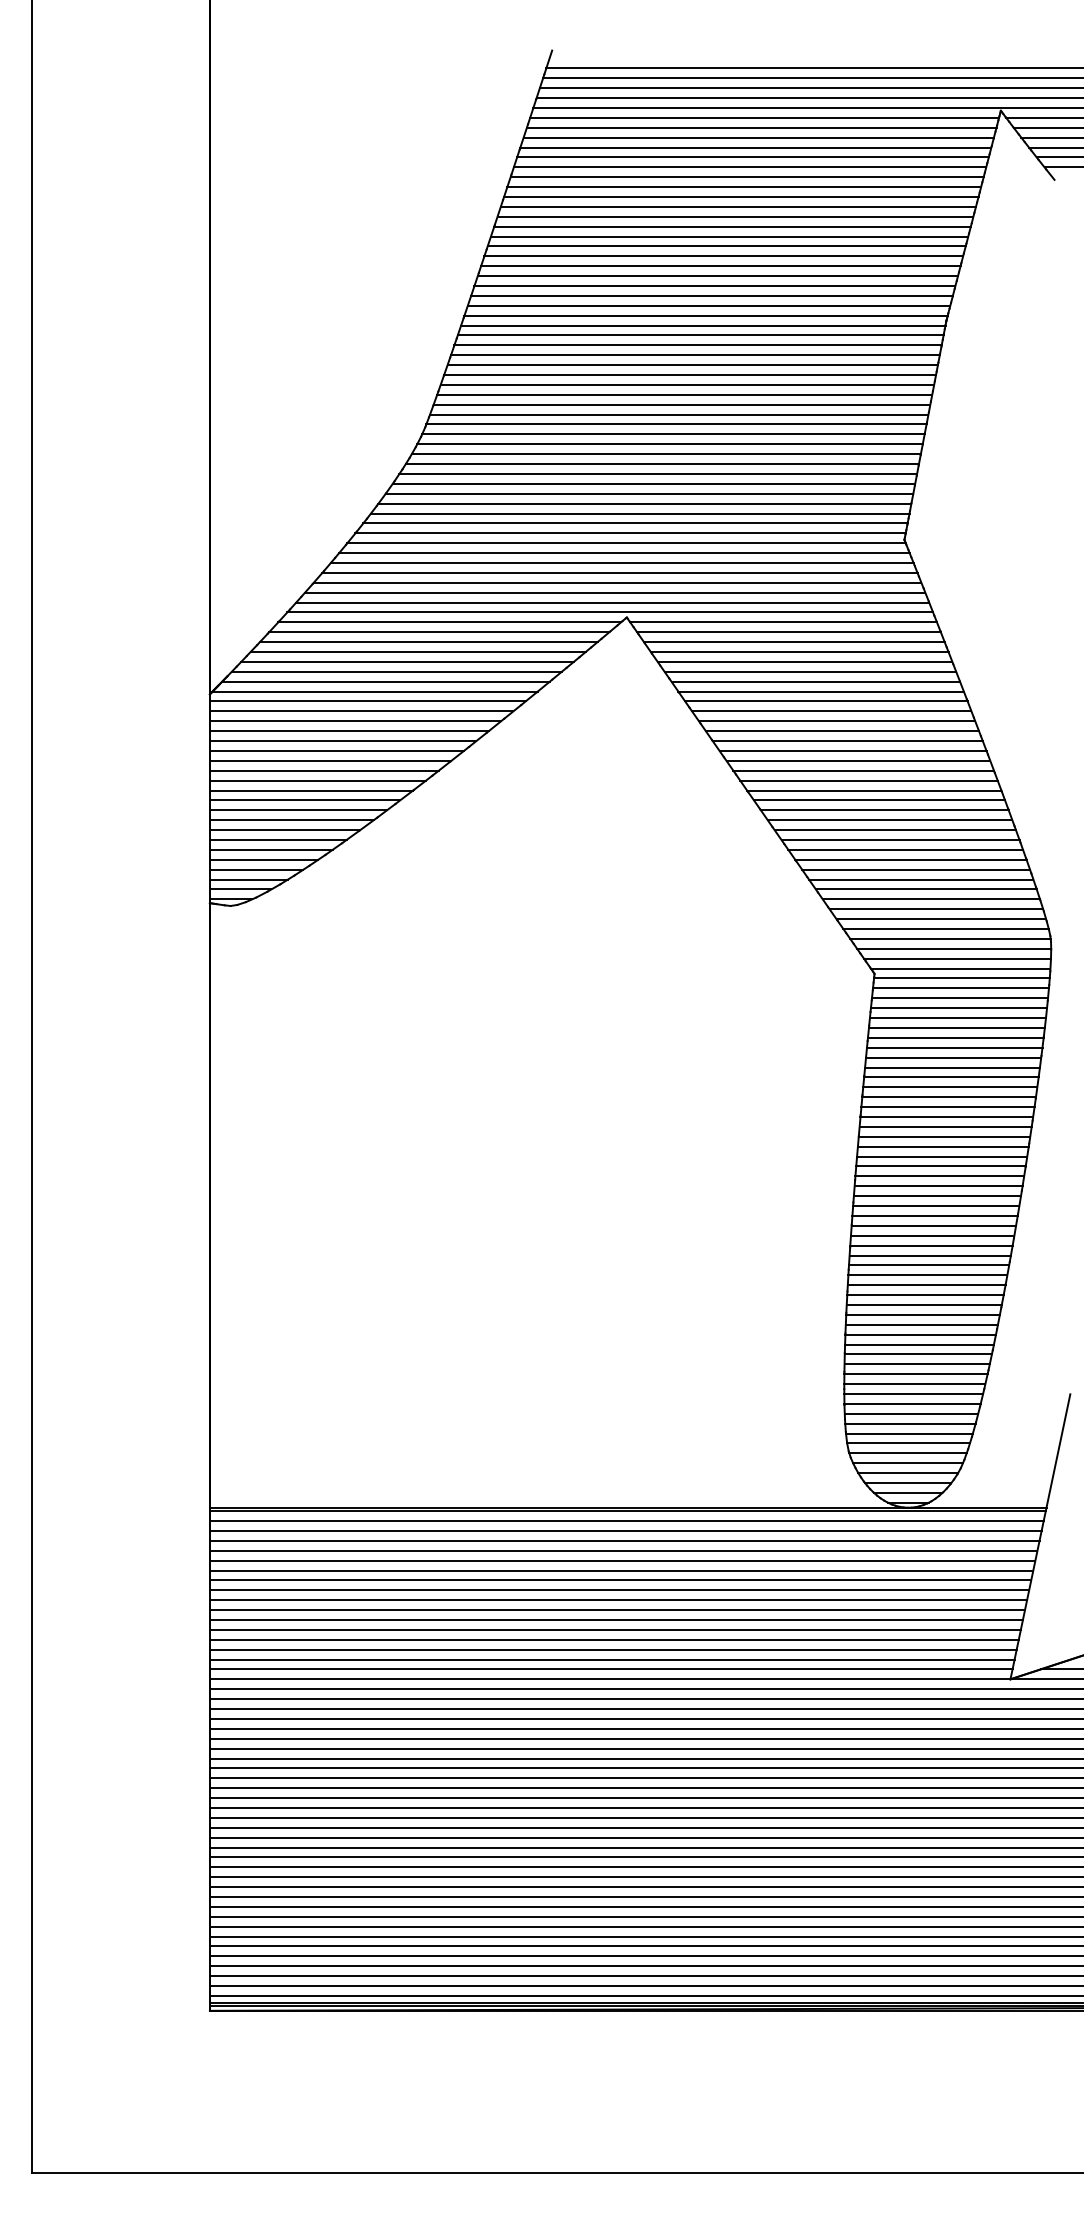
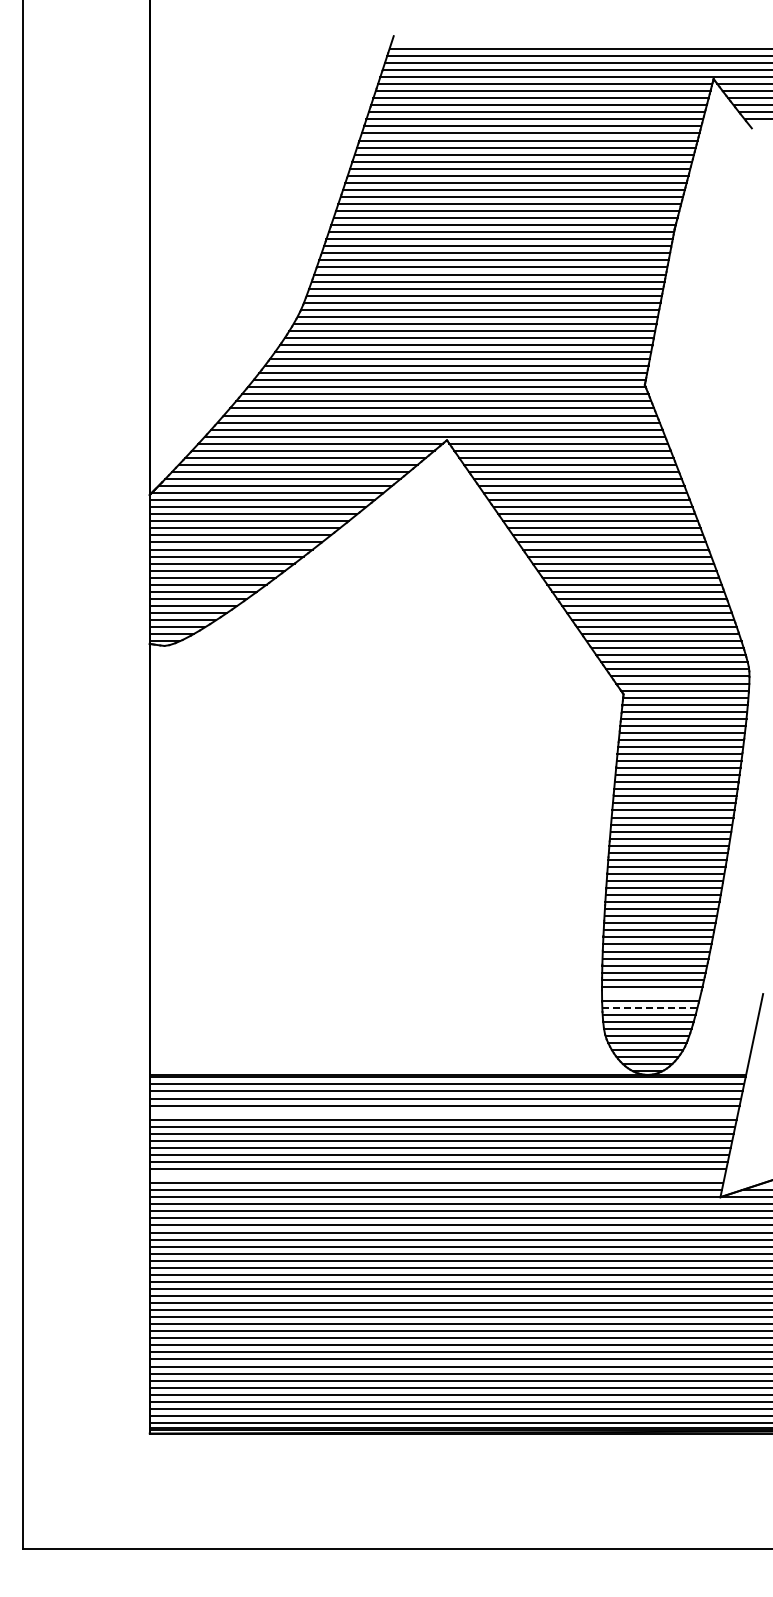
line: (913, 1393) -> (651, 993), removed
line: (910, 1413) -> (649, 1007), solid -> dashed
line: (621, 1560) -> (443, 1112), removed
line: (612, 1650) -> (436, 1176), removed

